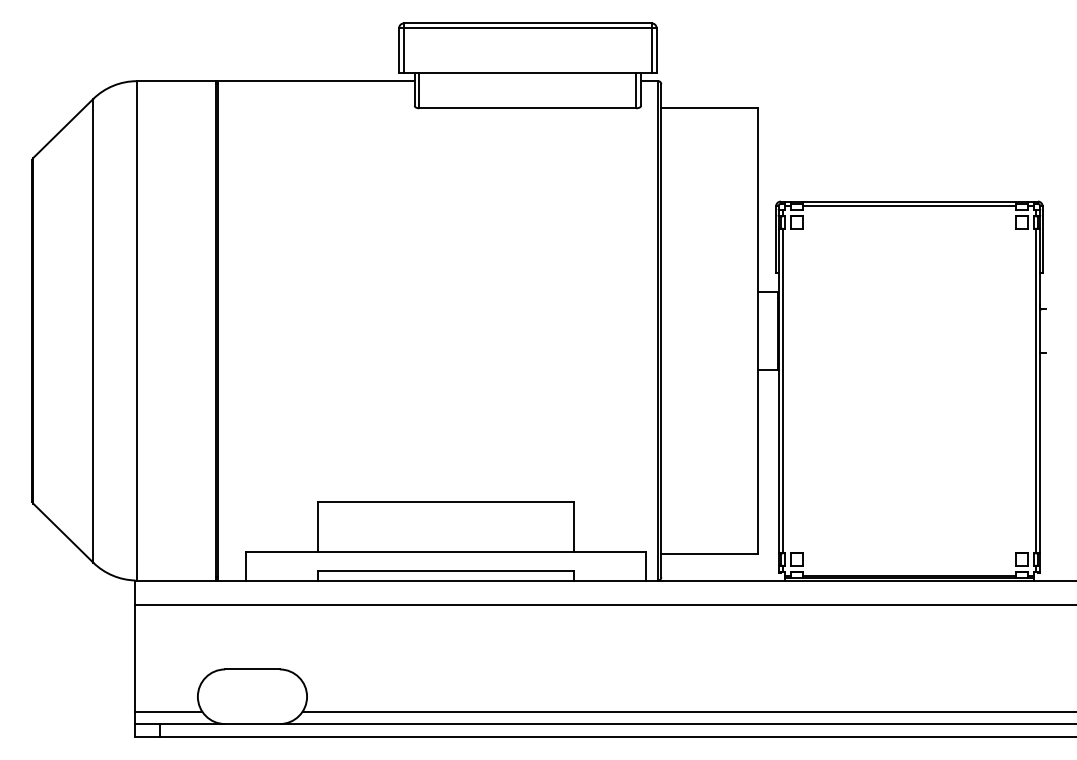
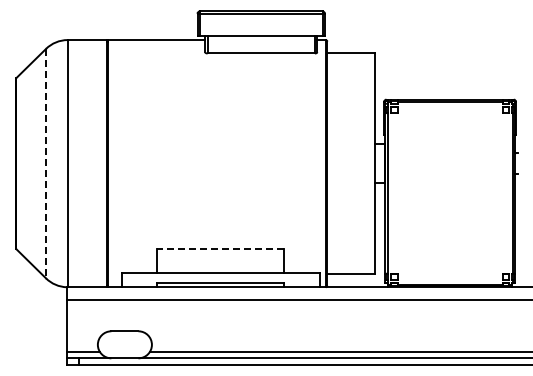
line: (94, 330) -> (46, 163), solid -> dashed
line: (445, 502) -> (220, 248), solid -> dashed

